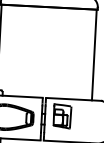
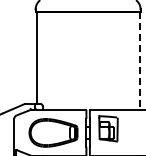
line: (94, 55) -> (139, 61), solid -> dashed

